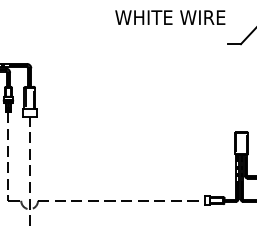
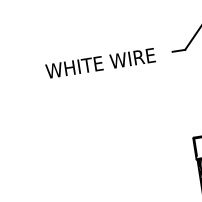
text: (170, 17) -> (100, 63), moved

